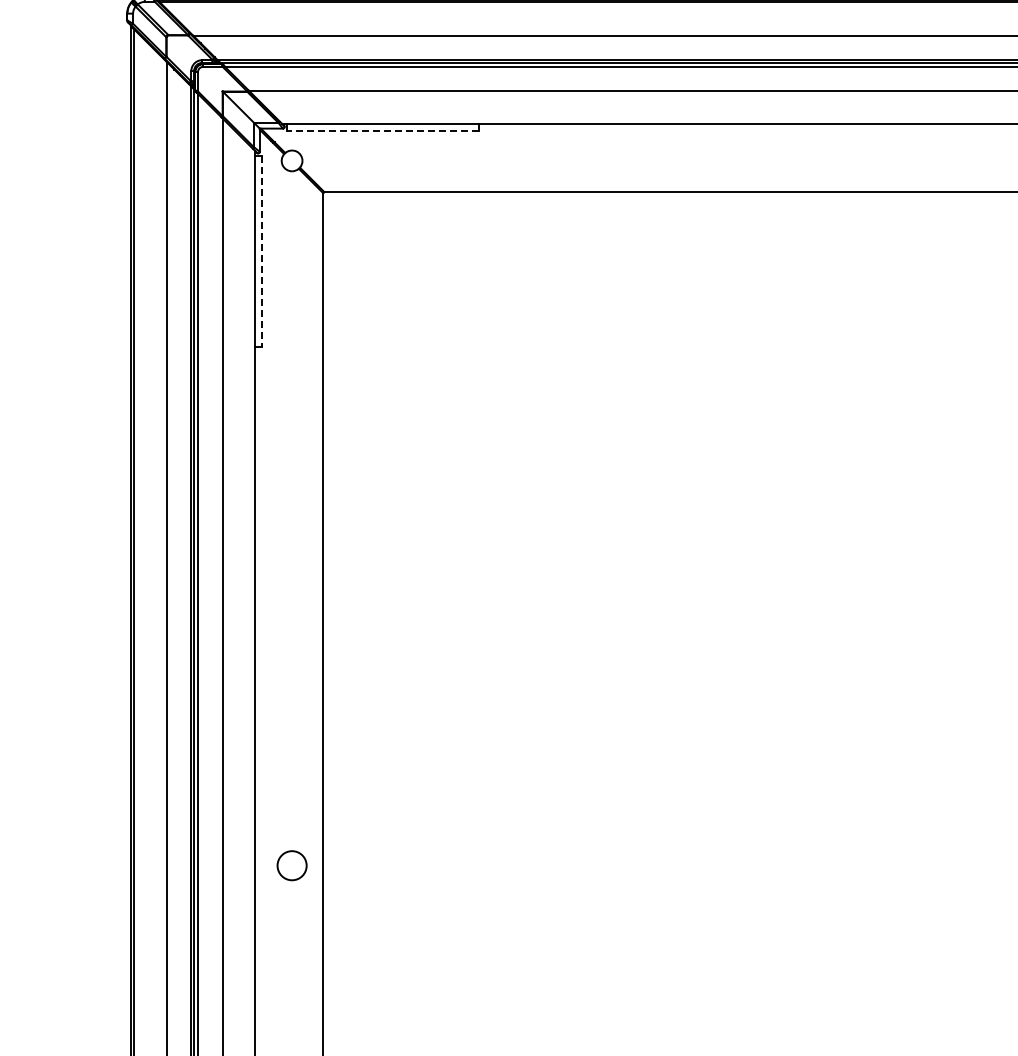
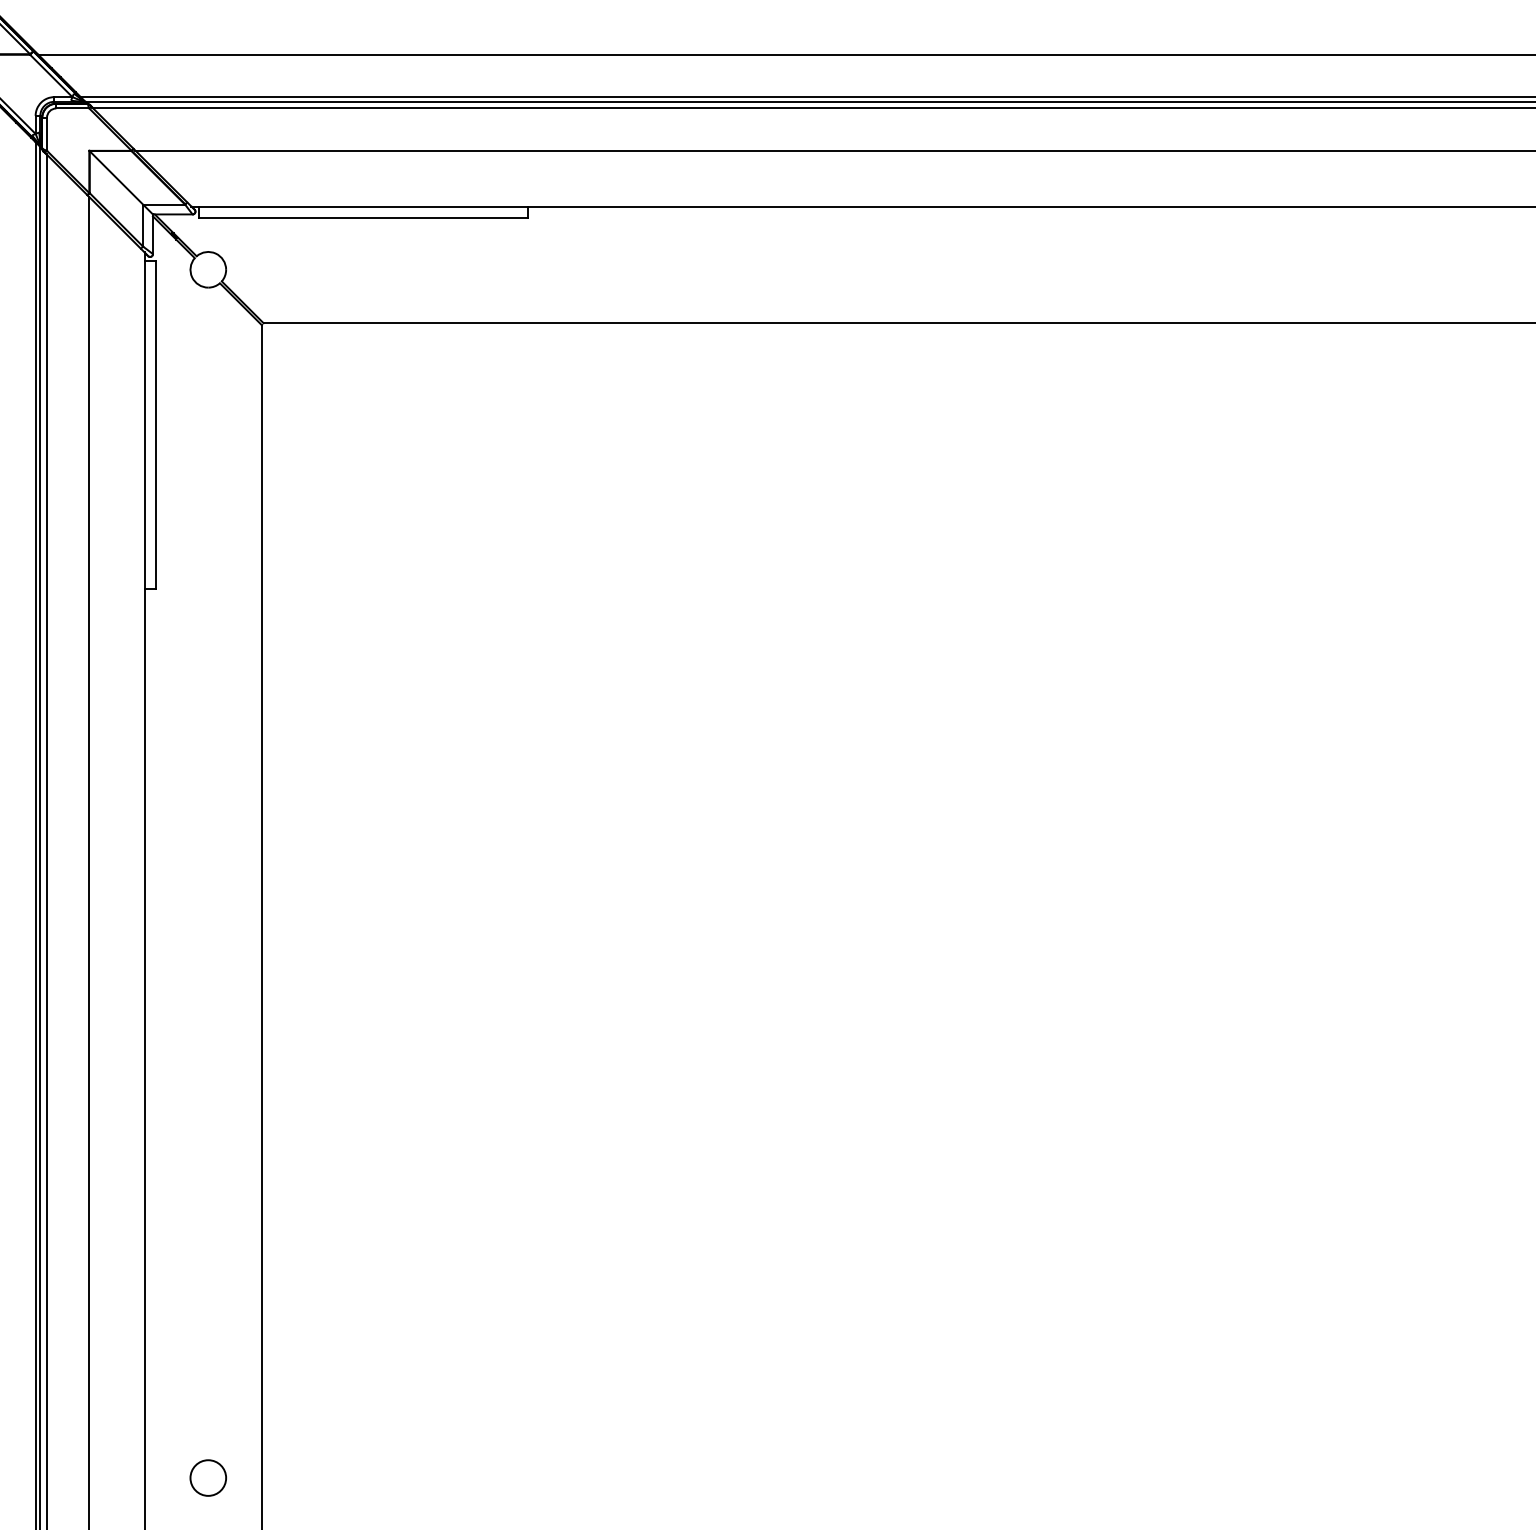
line: (382, 130) -> (363, 217), dashed -> solid
line: (261, 251) -> (155, 425), dashed -> solid
circle: (291, 865) -> (207, 1477), size x0.71

